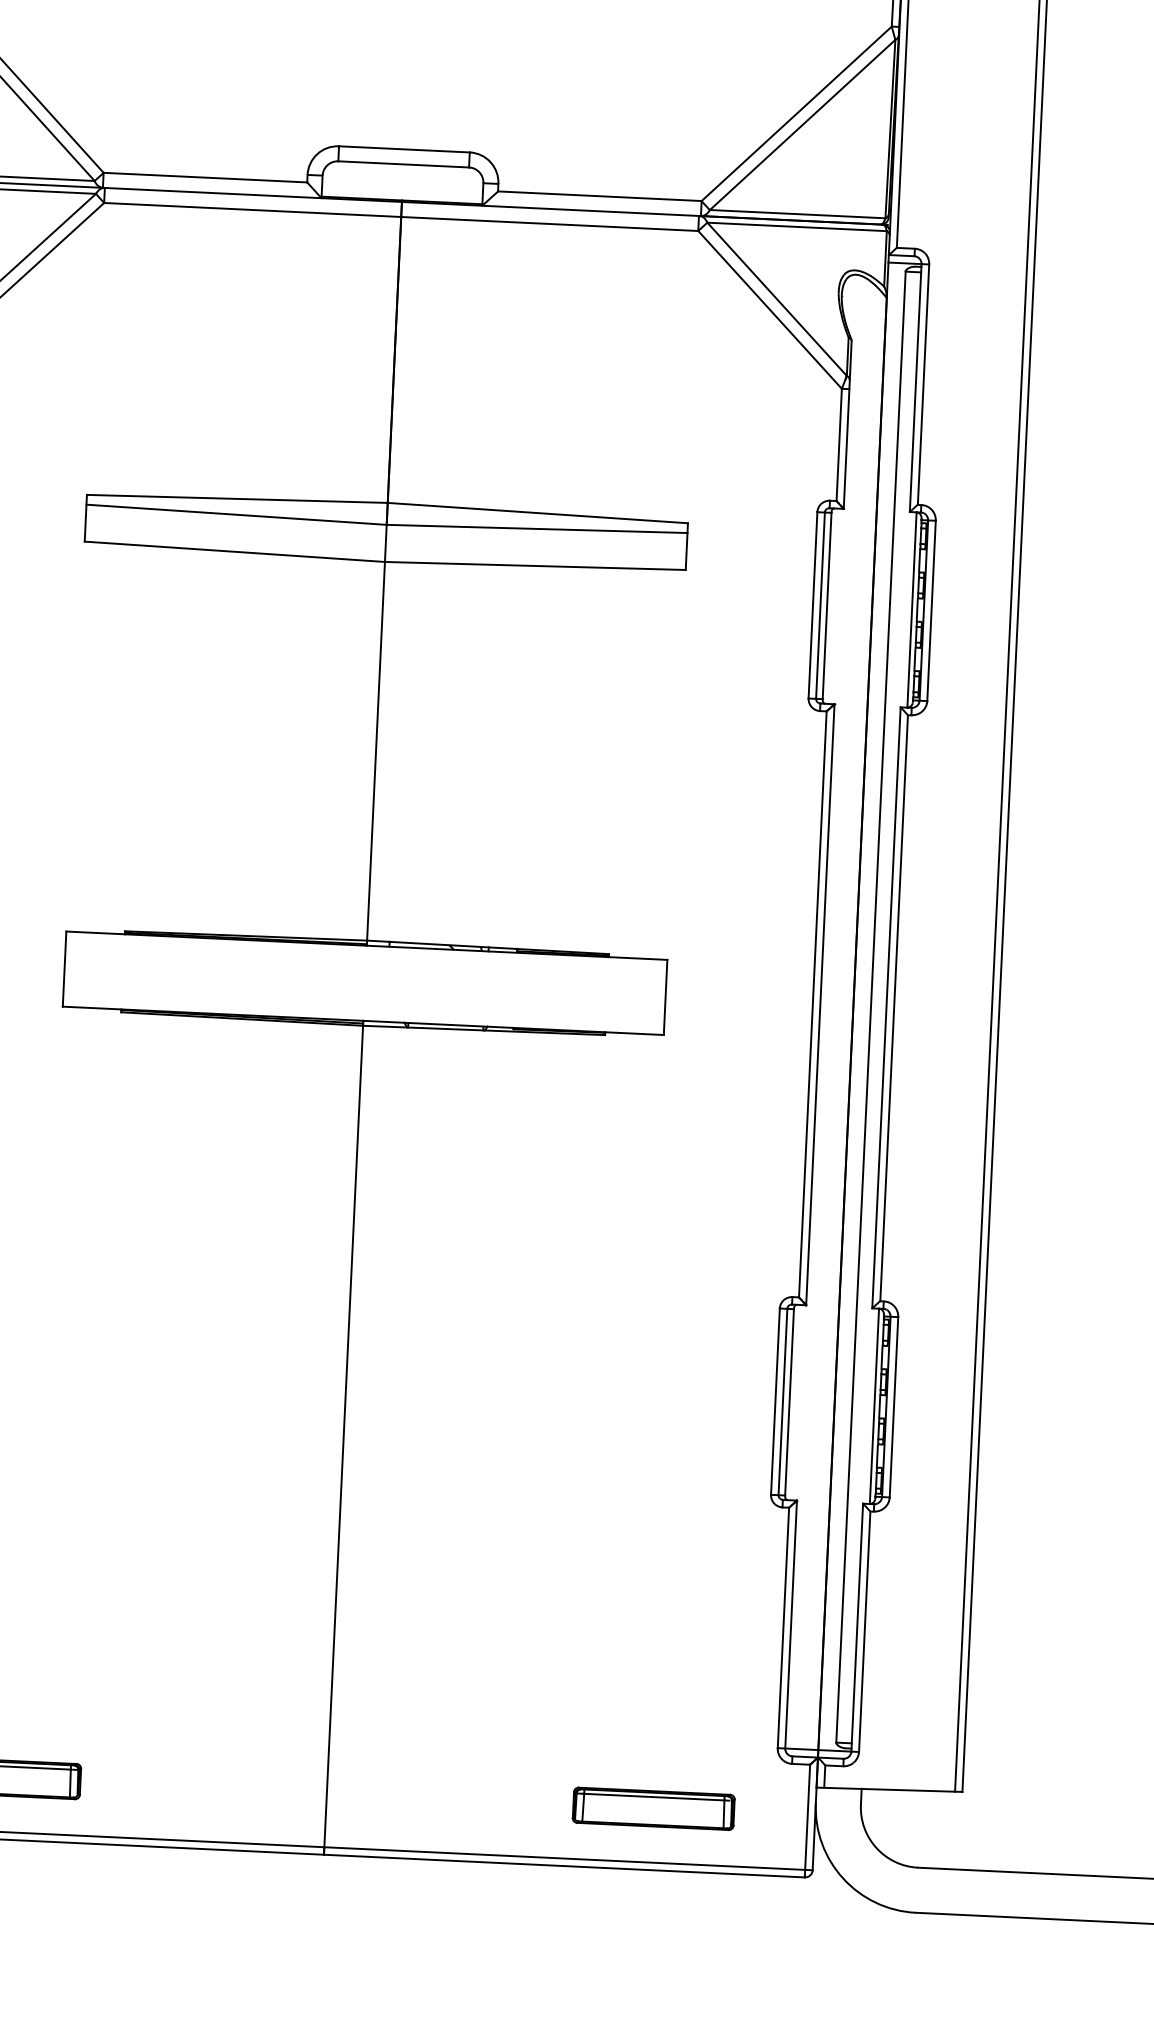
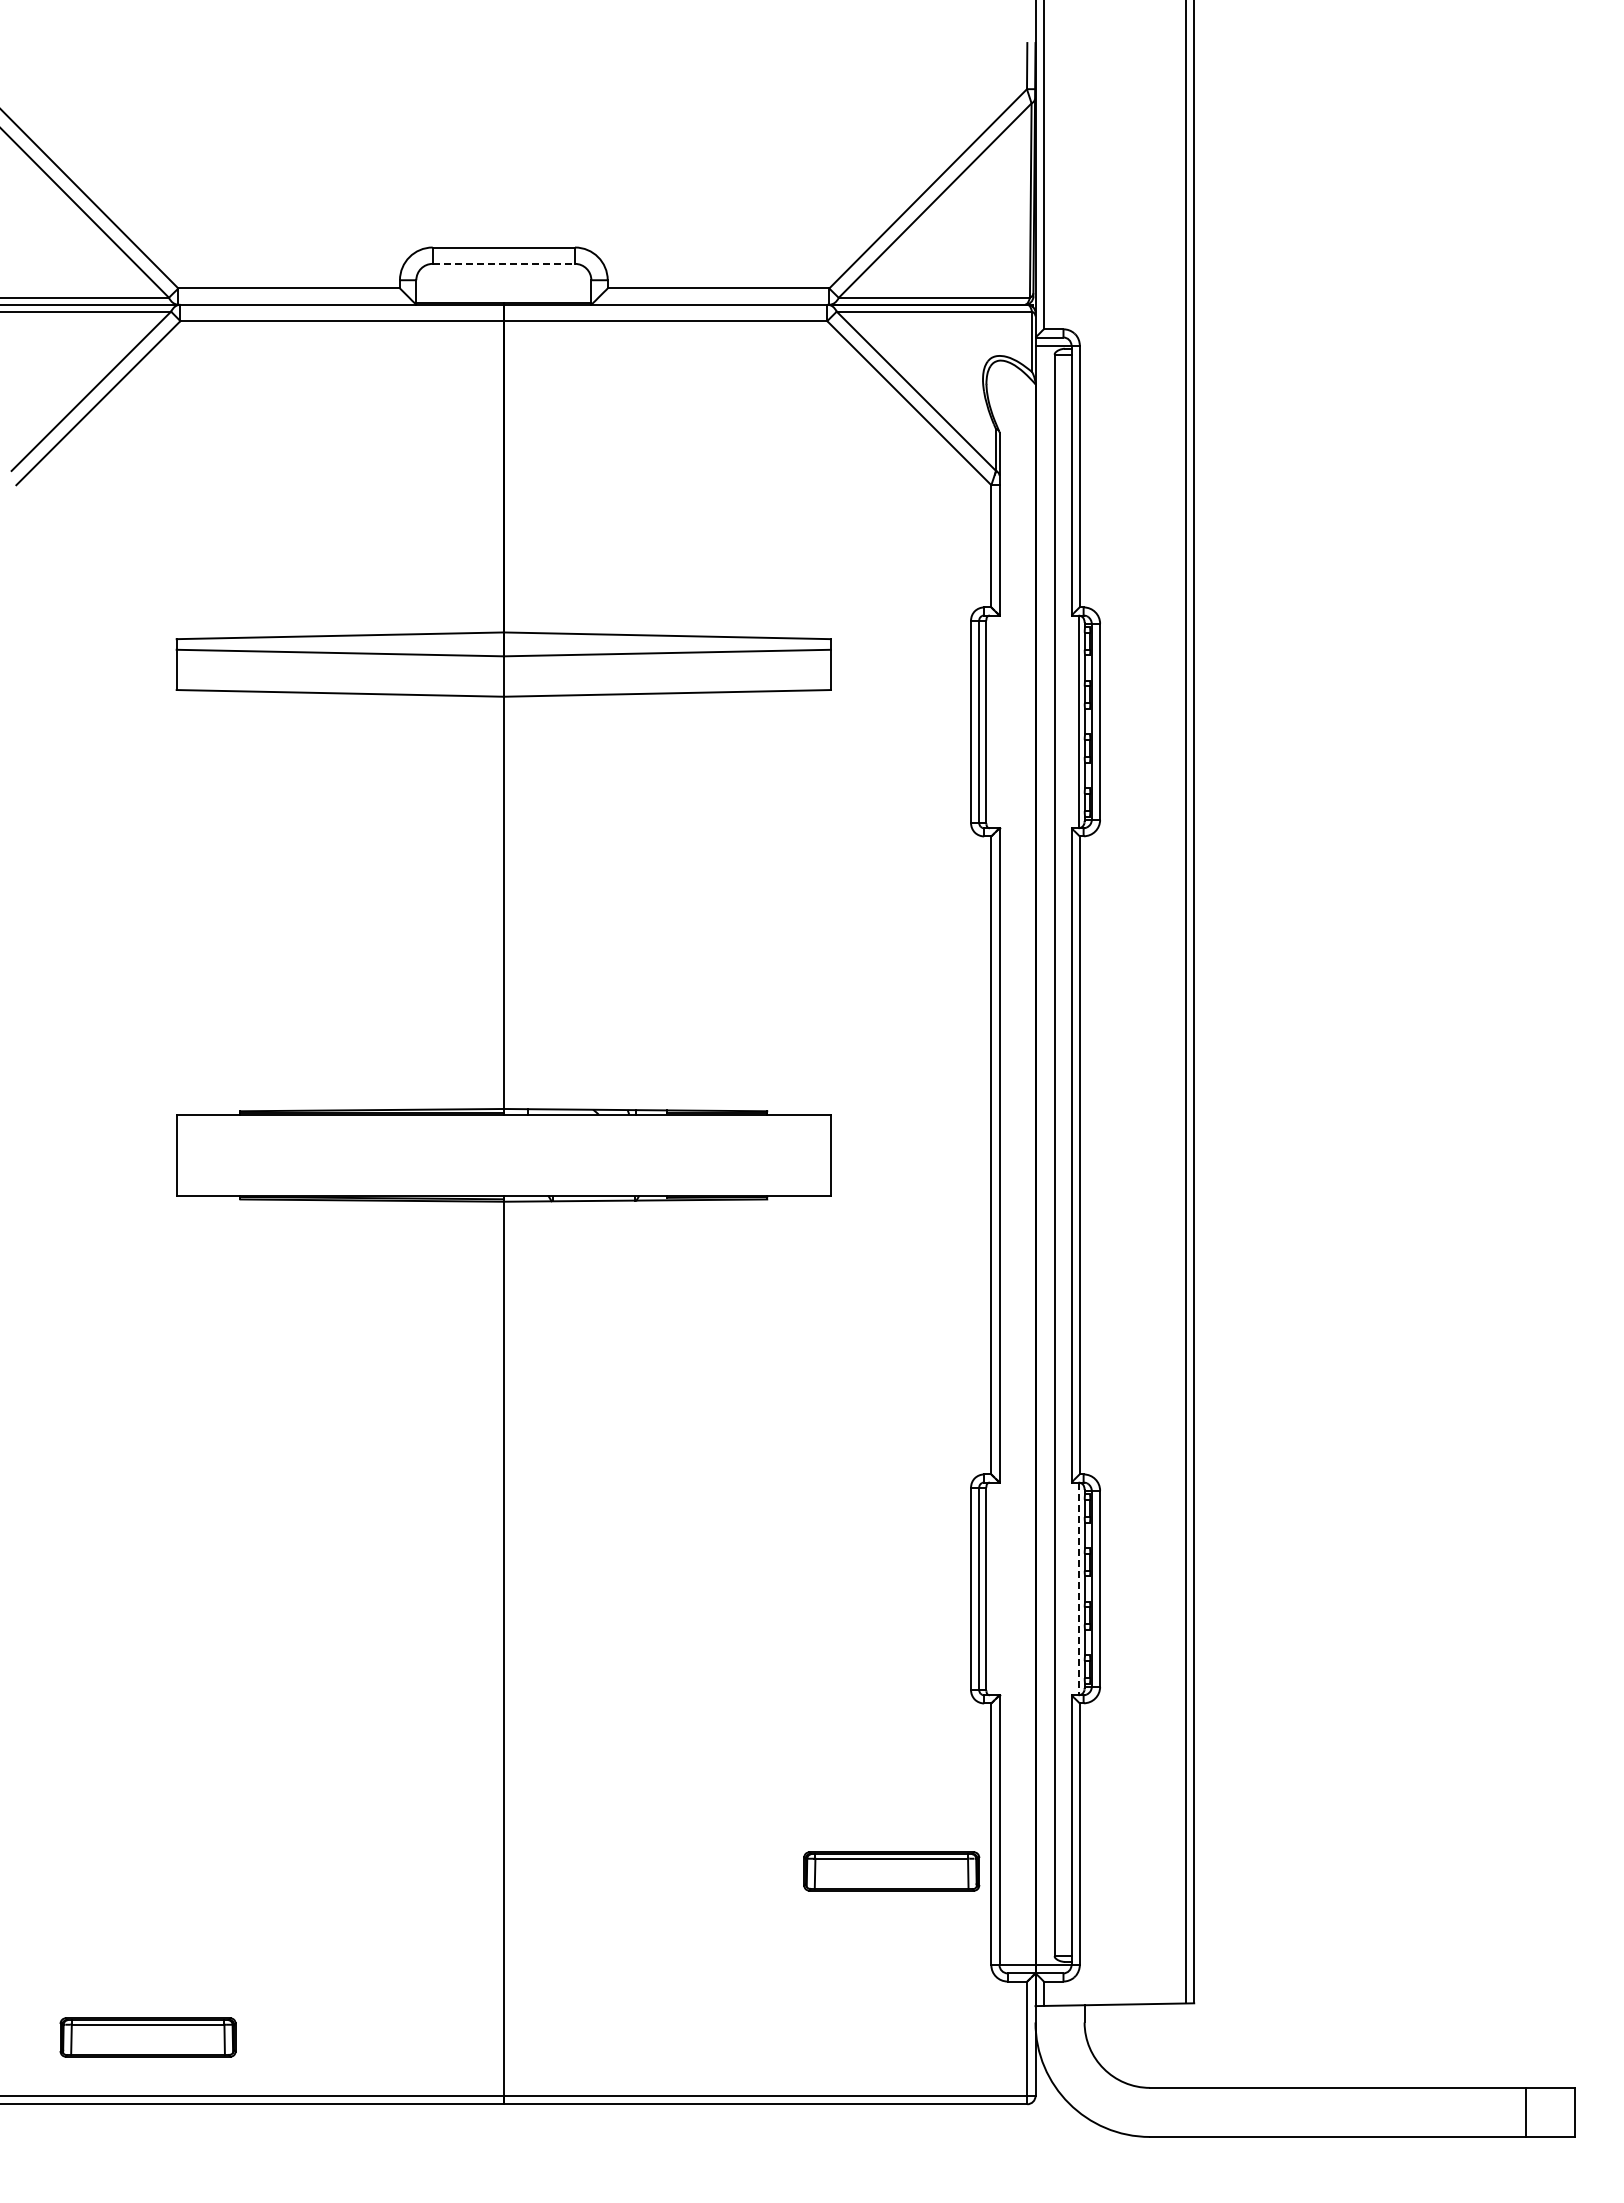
line: (404, 164) -> (504, 263), solid -> dashed
line: (874, 1406) -> (1078, 1589), solid -> dashed
part: (653, 1808) -> (891, 1871), moved

